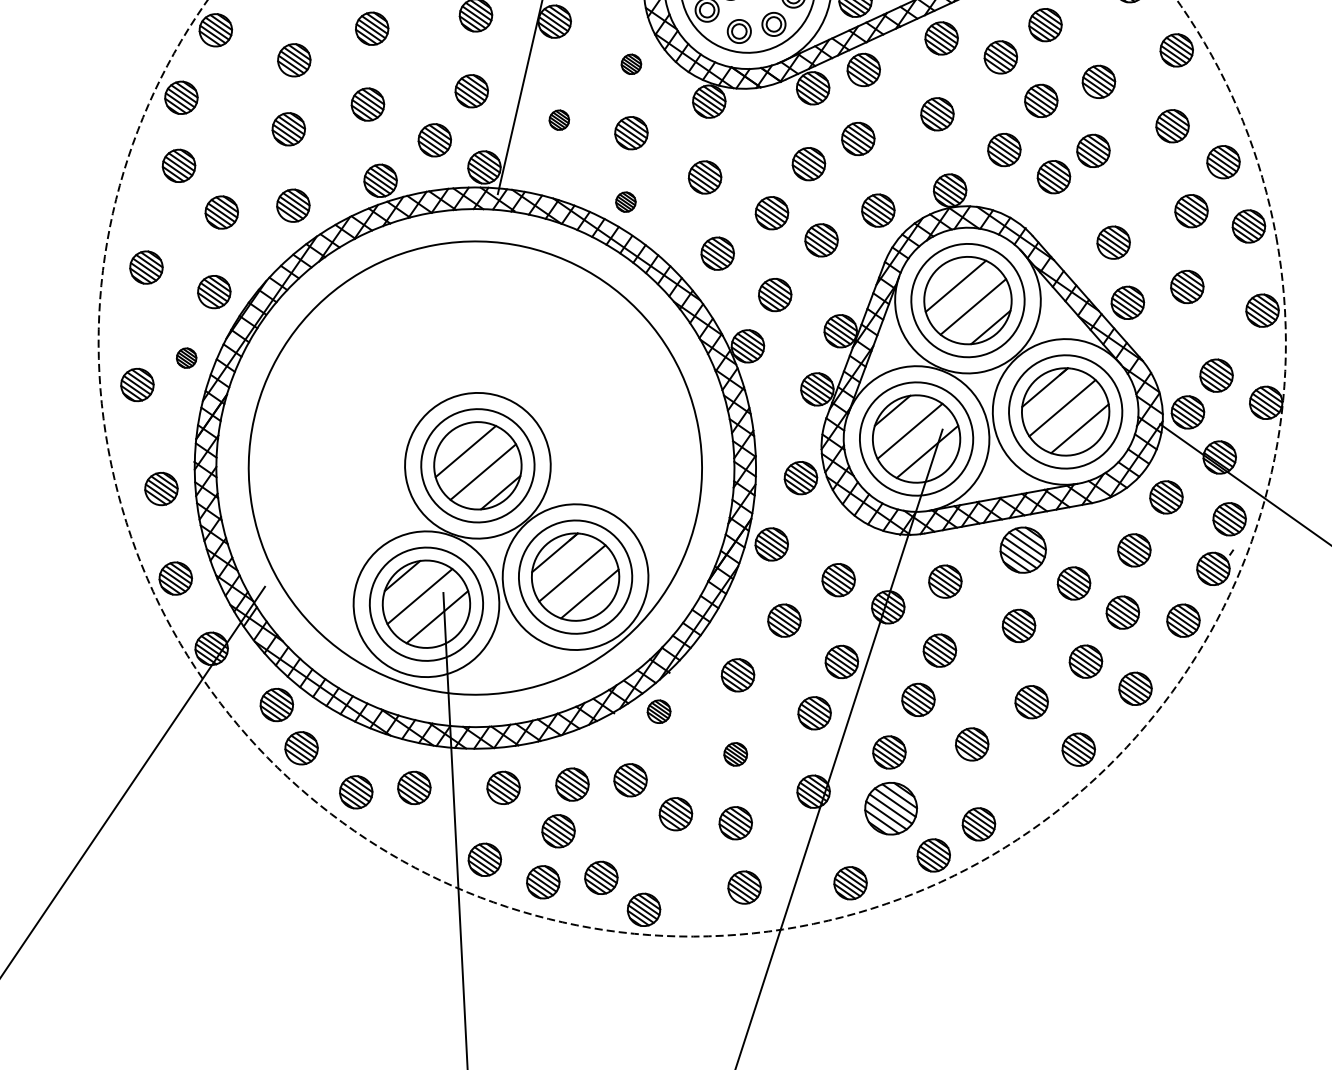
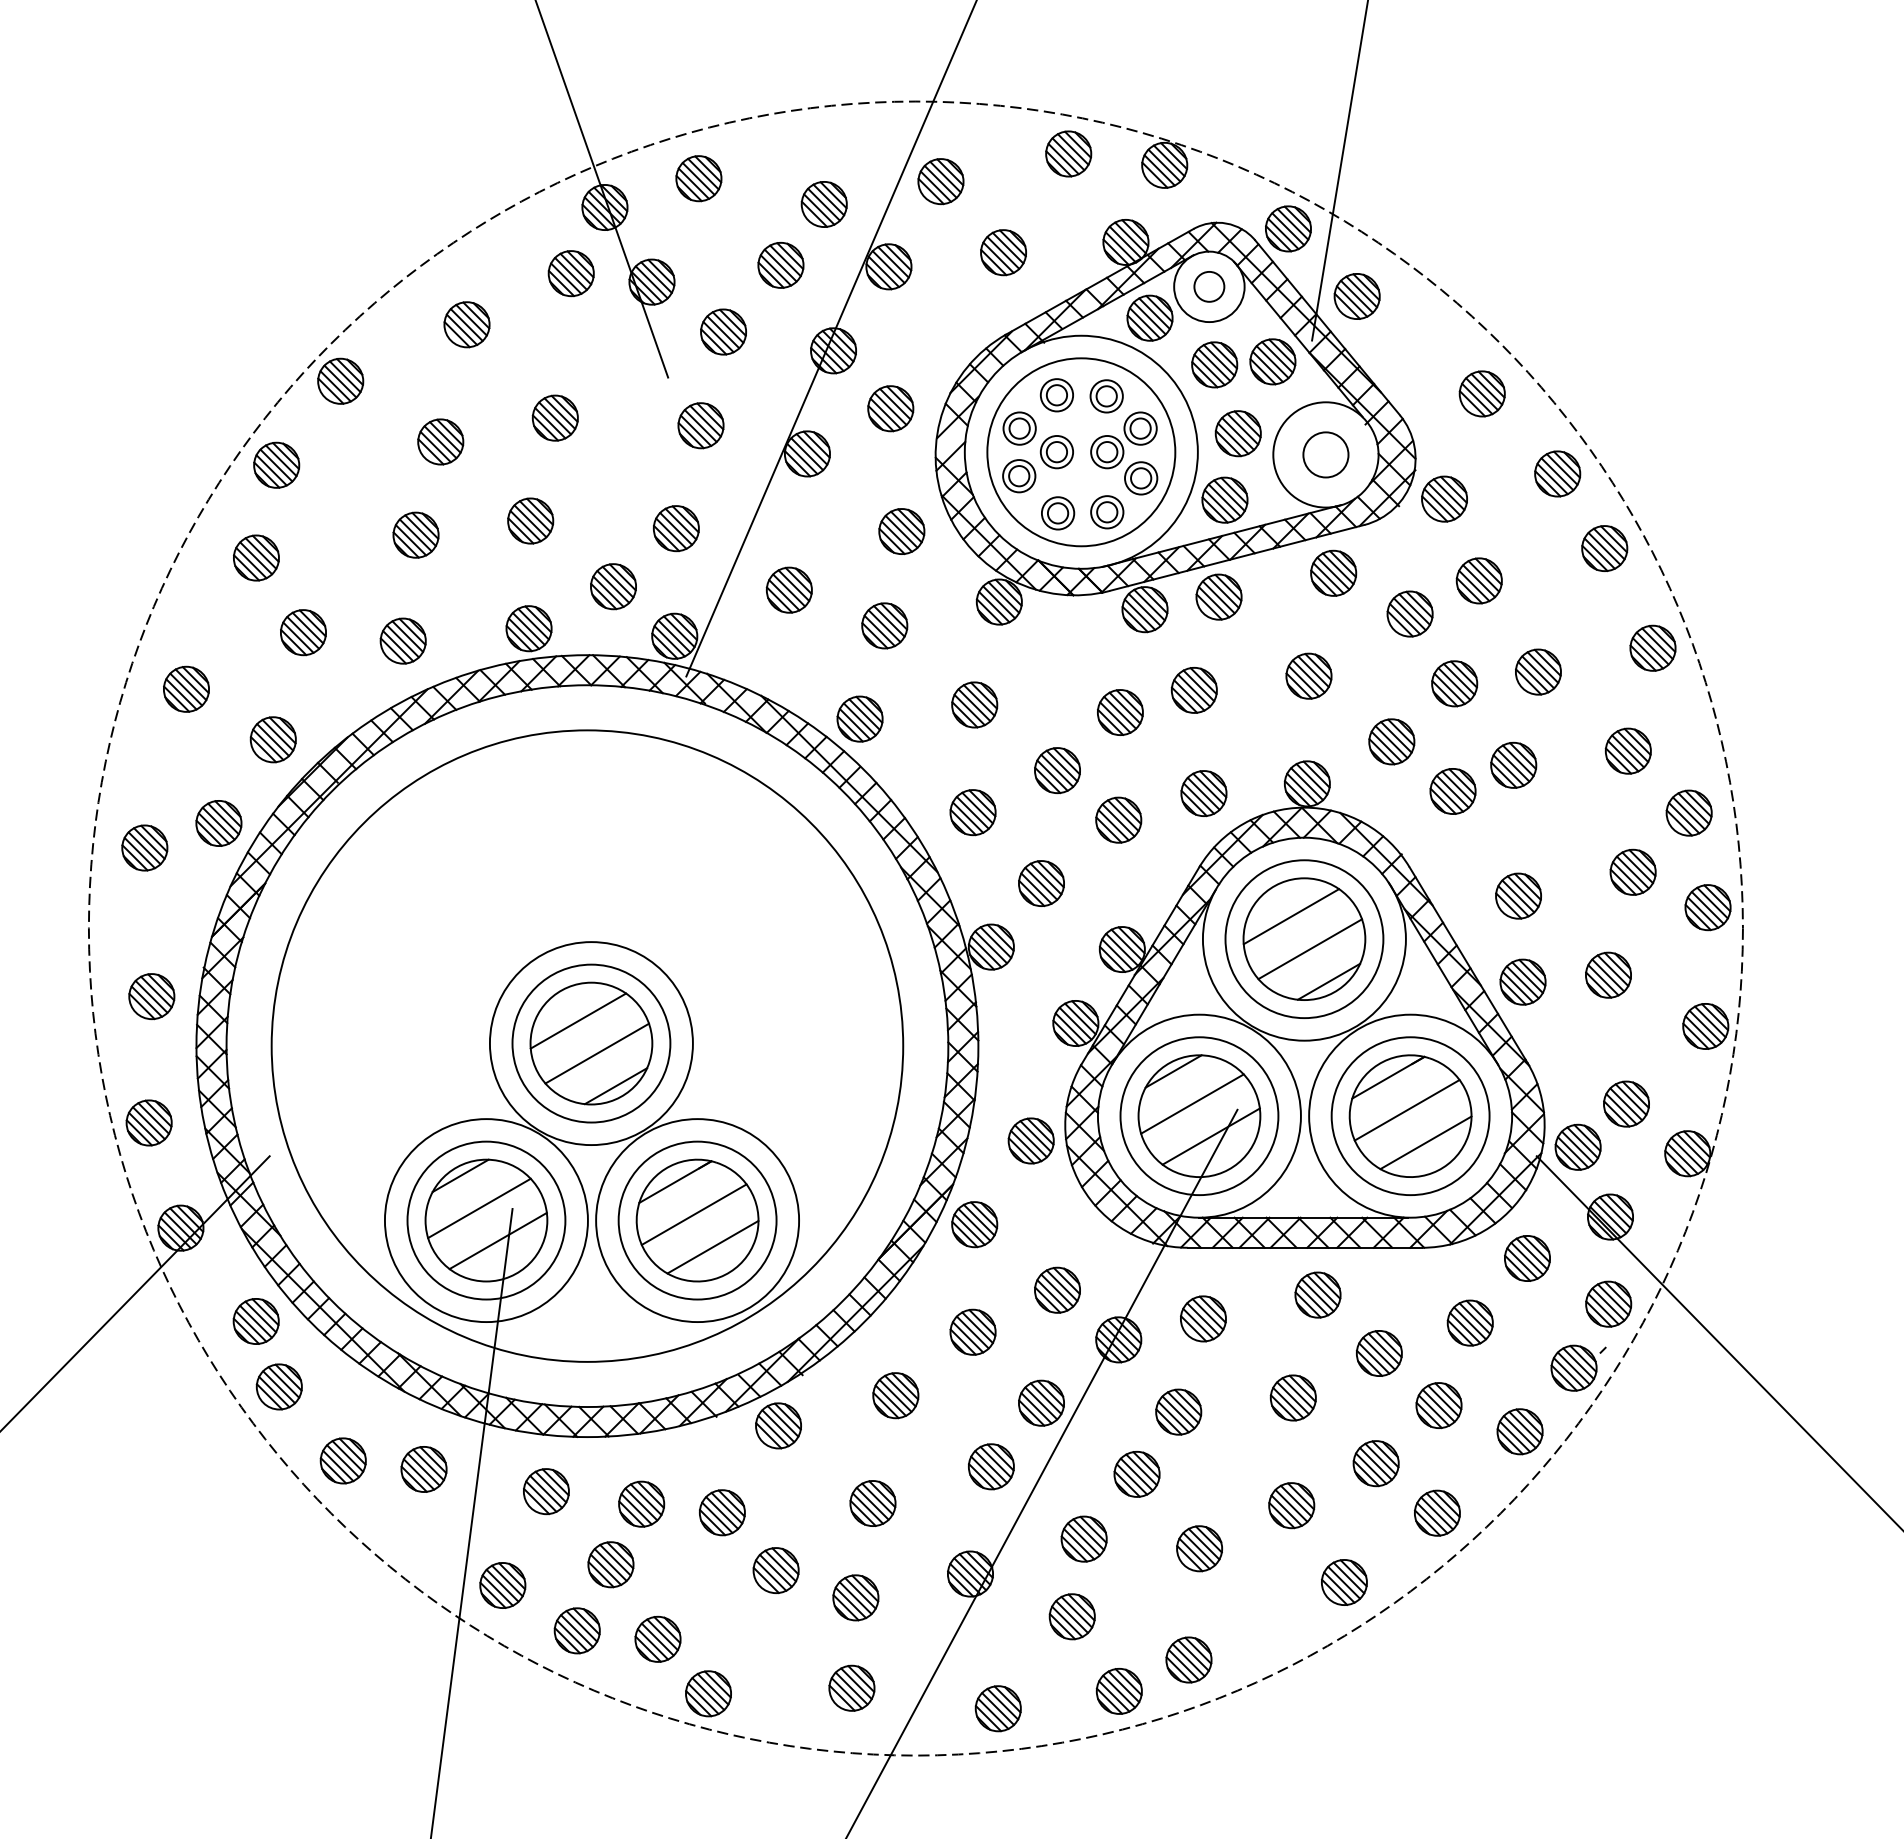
part: (631, 64) -> (901, 531), size x1.67
part: (558, 119) -> (788, 589), size x1.67
part: (625, 201) -> (859, 718), size x1.67
part: (186, 358) -> (218, 823), size x1.67
part: (1022, 549) -> (1317, 1294), size x0.71
part: (658, 711) -> (778, 1425), size x1.43
part: (735, 754) -> (872, 1503), size x1.43
part: (890, 808) -> (1071, 1616), size x0.62

